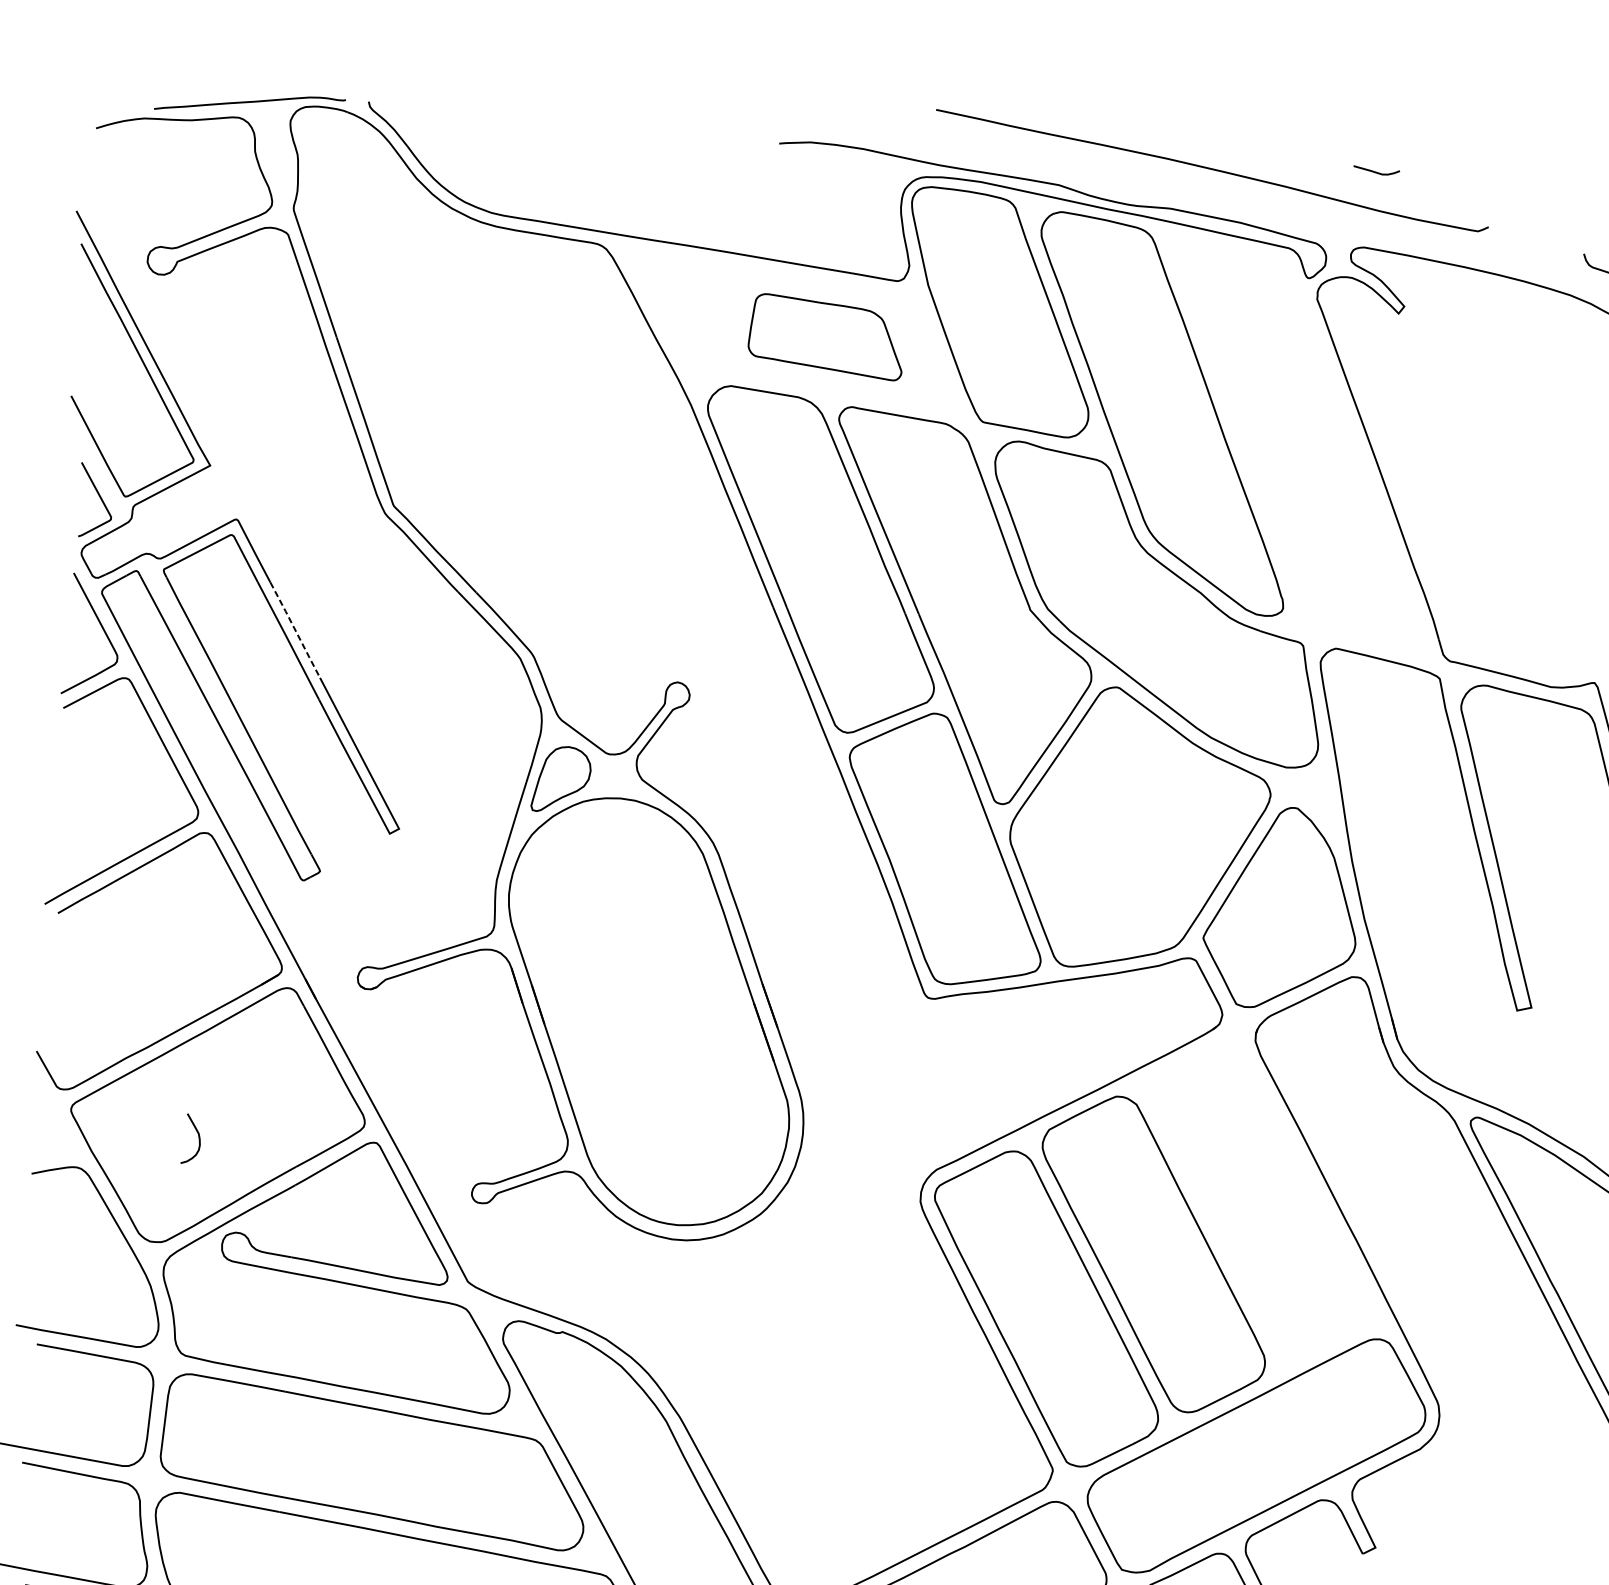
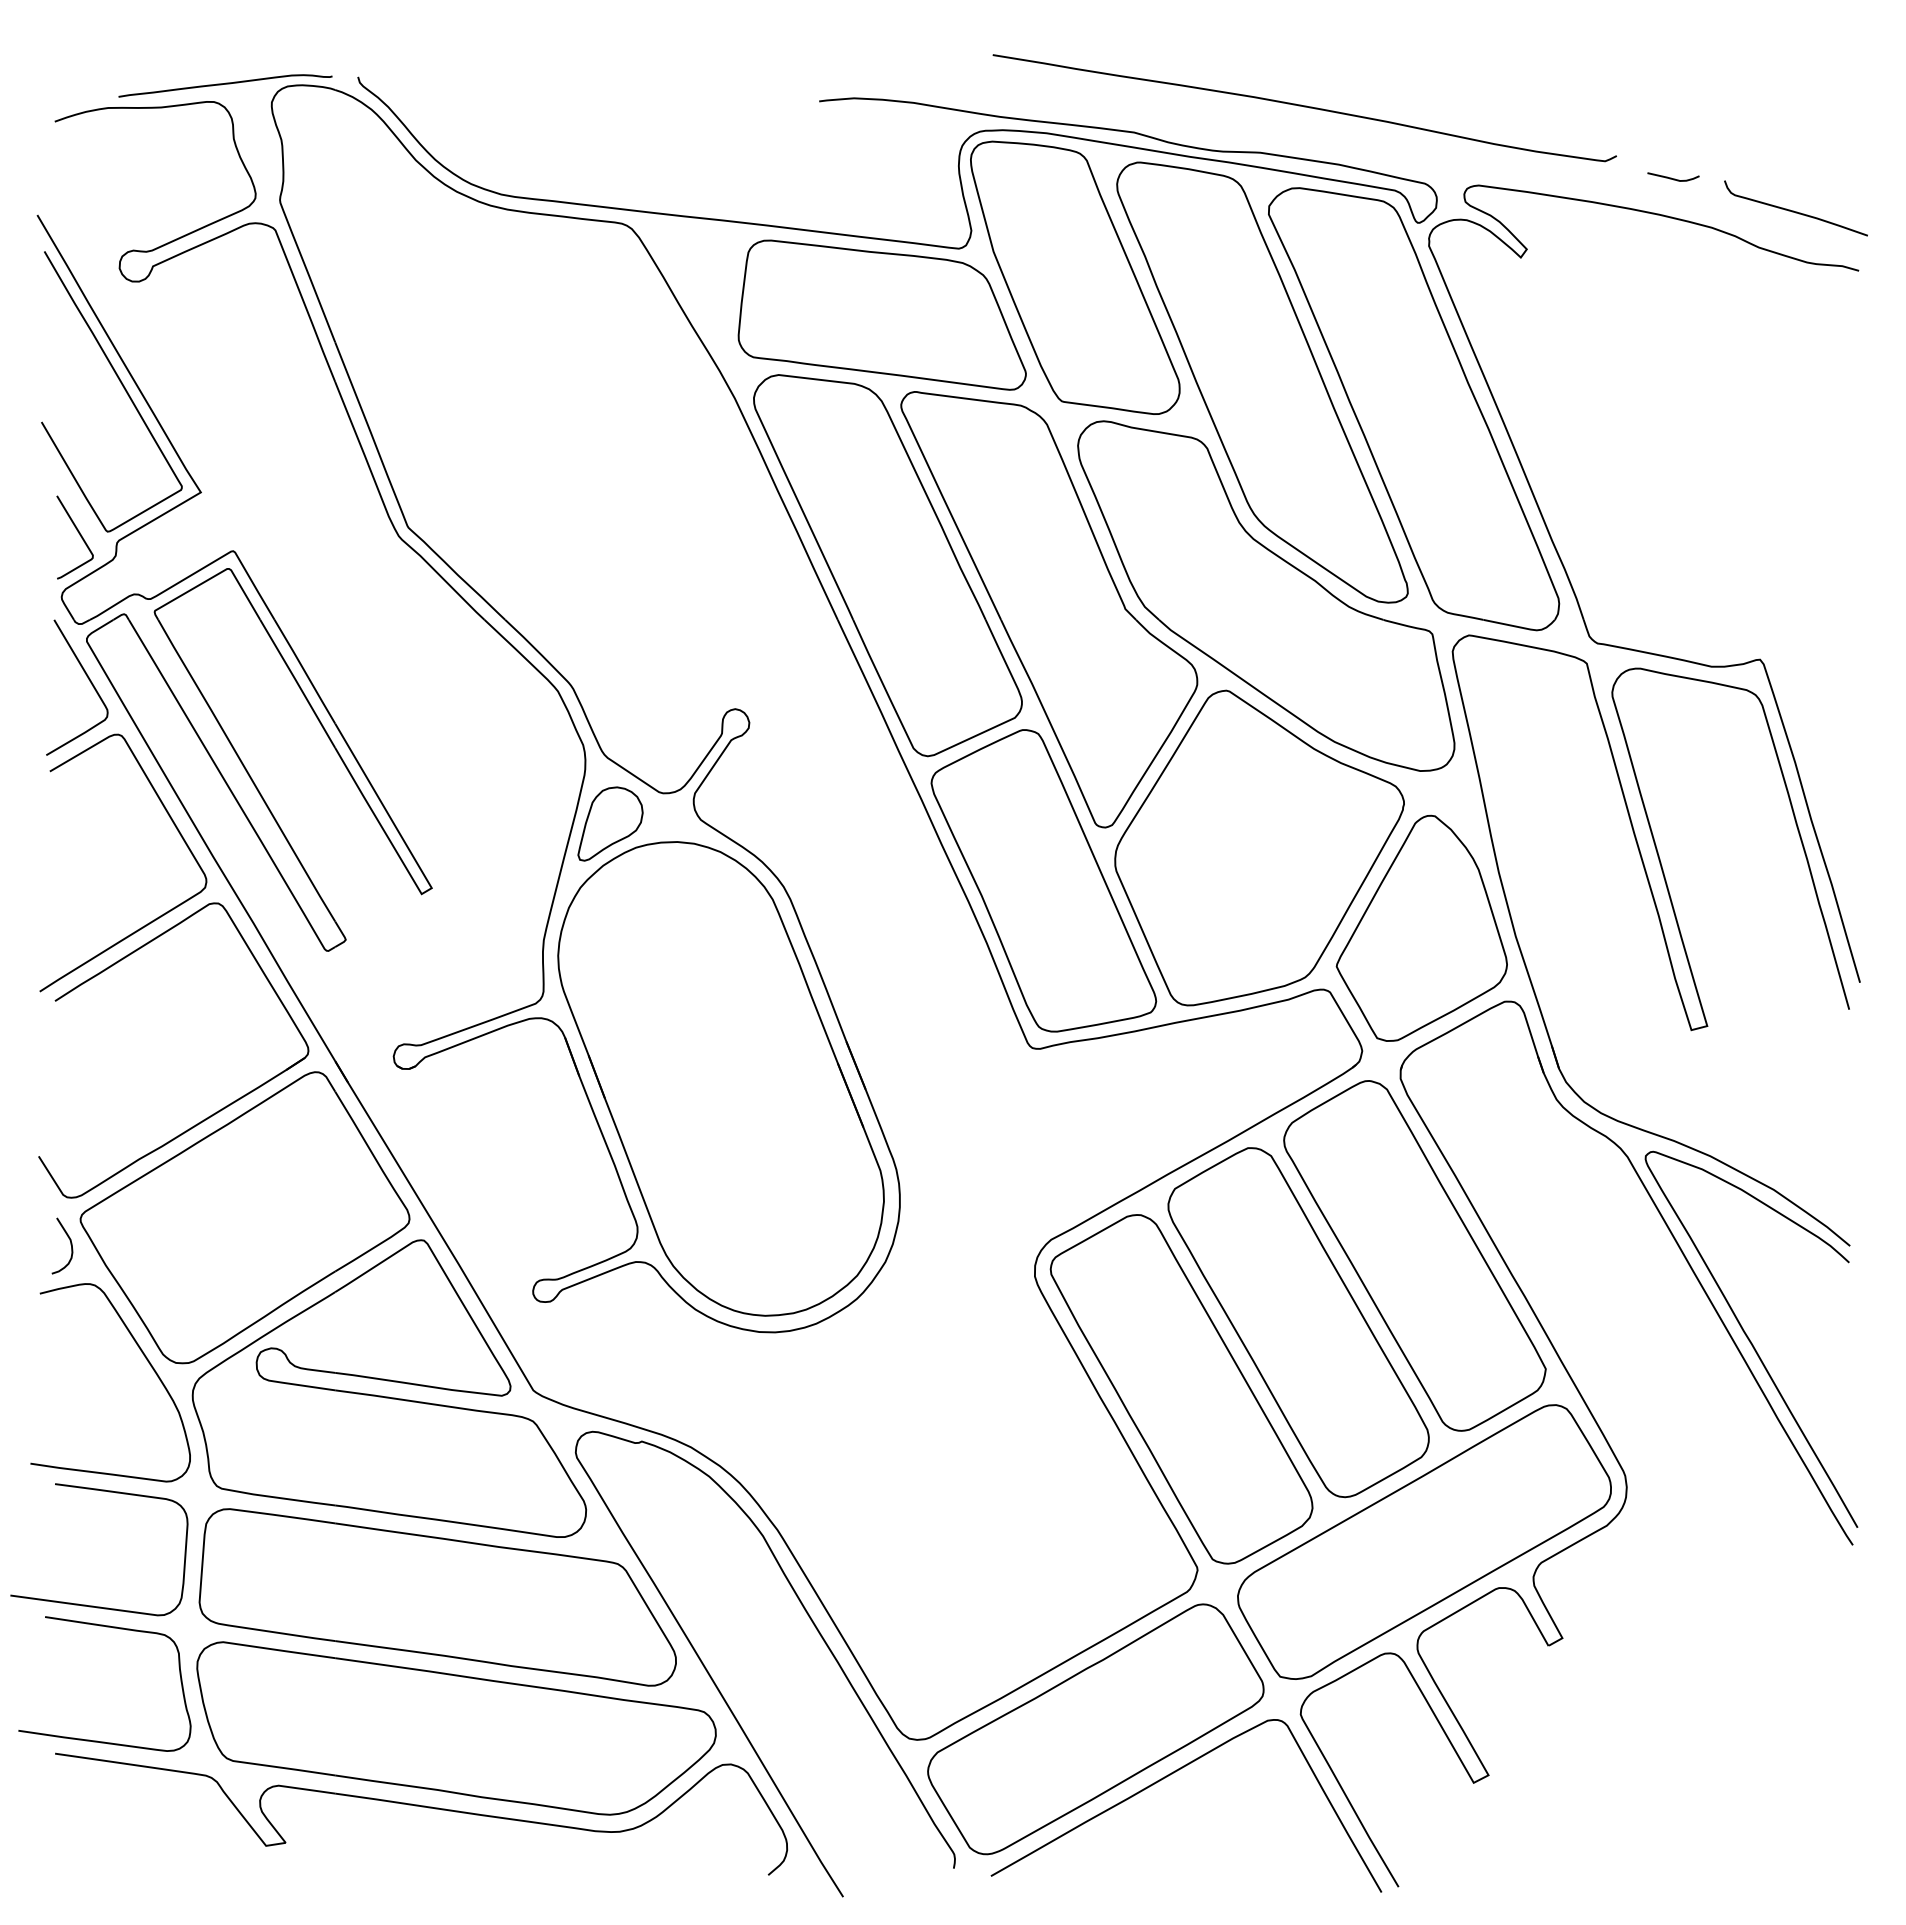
curve: (1376, 172) -> (1673, 178), moved
part: (825, 336) -> (881, 314), size x1.67
part: (1297, 444) -> (1414, 409), added
line: (295, 630) -> (305, 671), dashed -> solid
curve: (198, 1138) -> (70, 1245), moved
part: (1260, 1199) -> (1414, 1255), added

